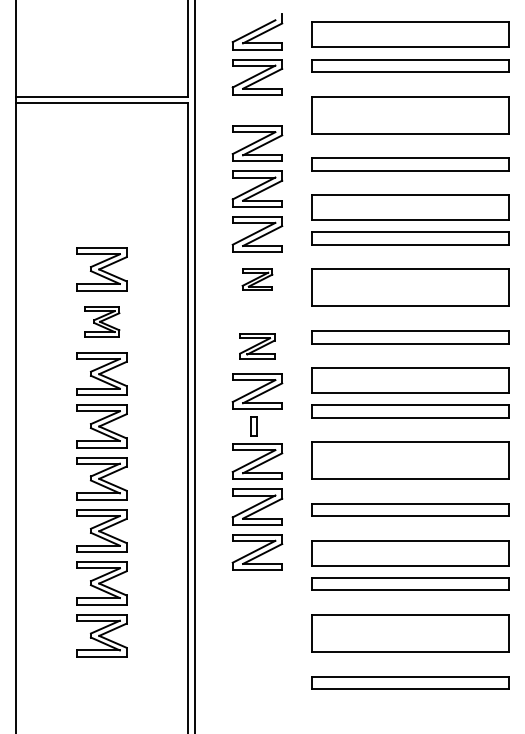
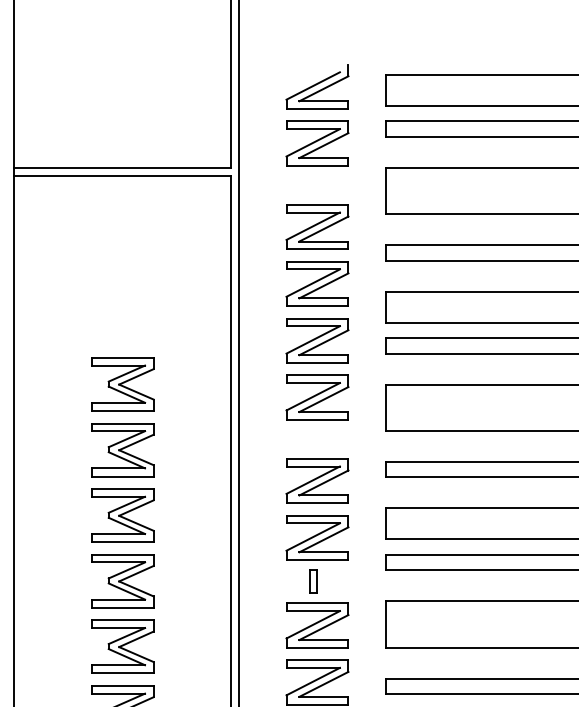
part: (257, 279) -> (317, 397), size x1.67
part: (101, 321) -> (121, 449), size x1.43
part: (257, 346) -> (317, 481), size x1.43

